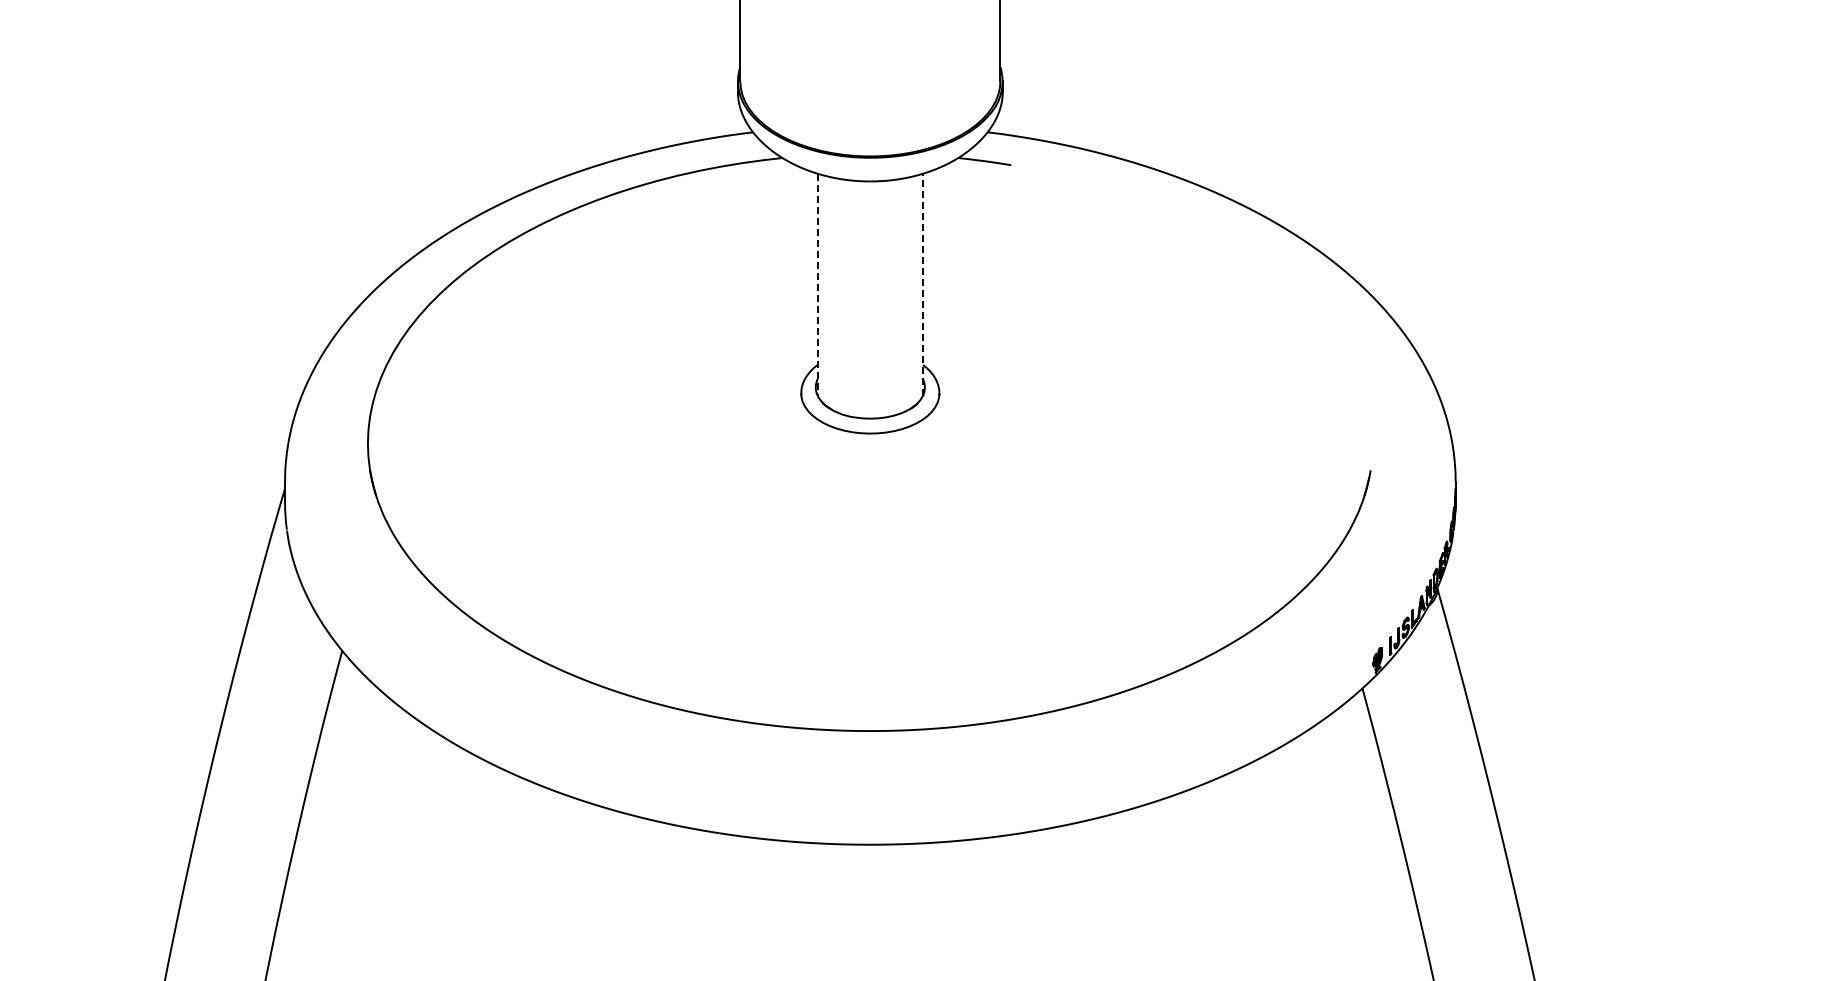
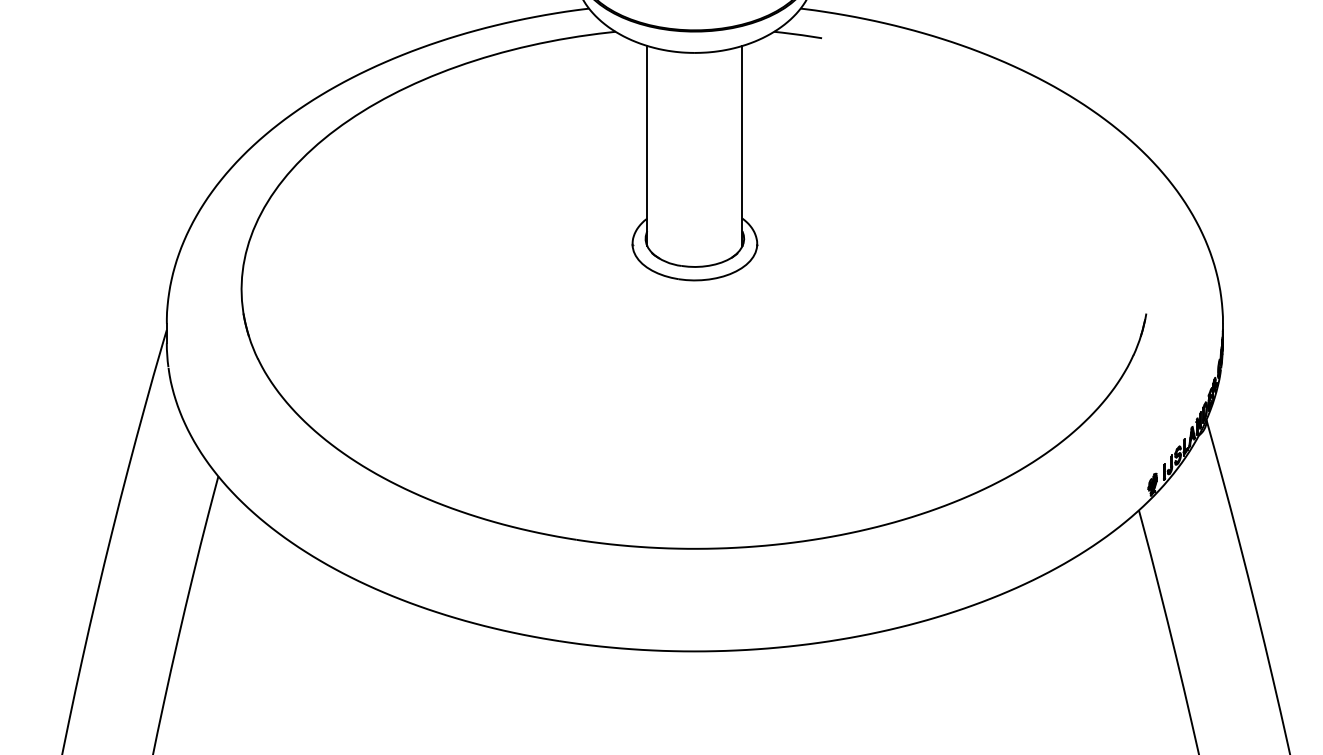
line: (923, 284) -> (742, 145), dashed -> solid
line: (817, 285) -> (647, 146), dashed -> solid

